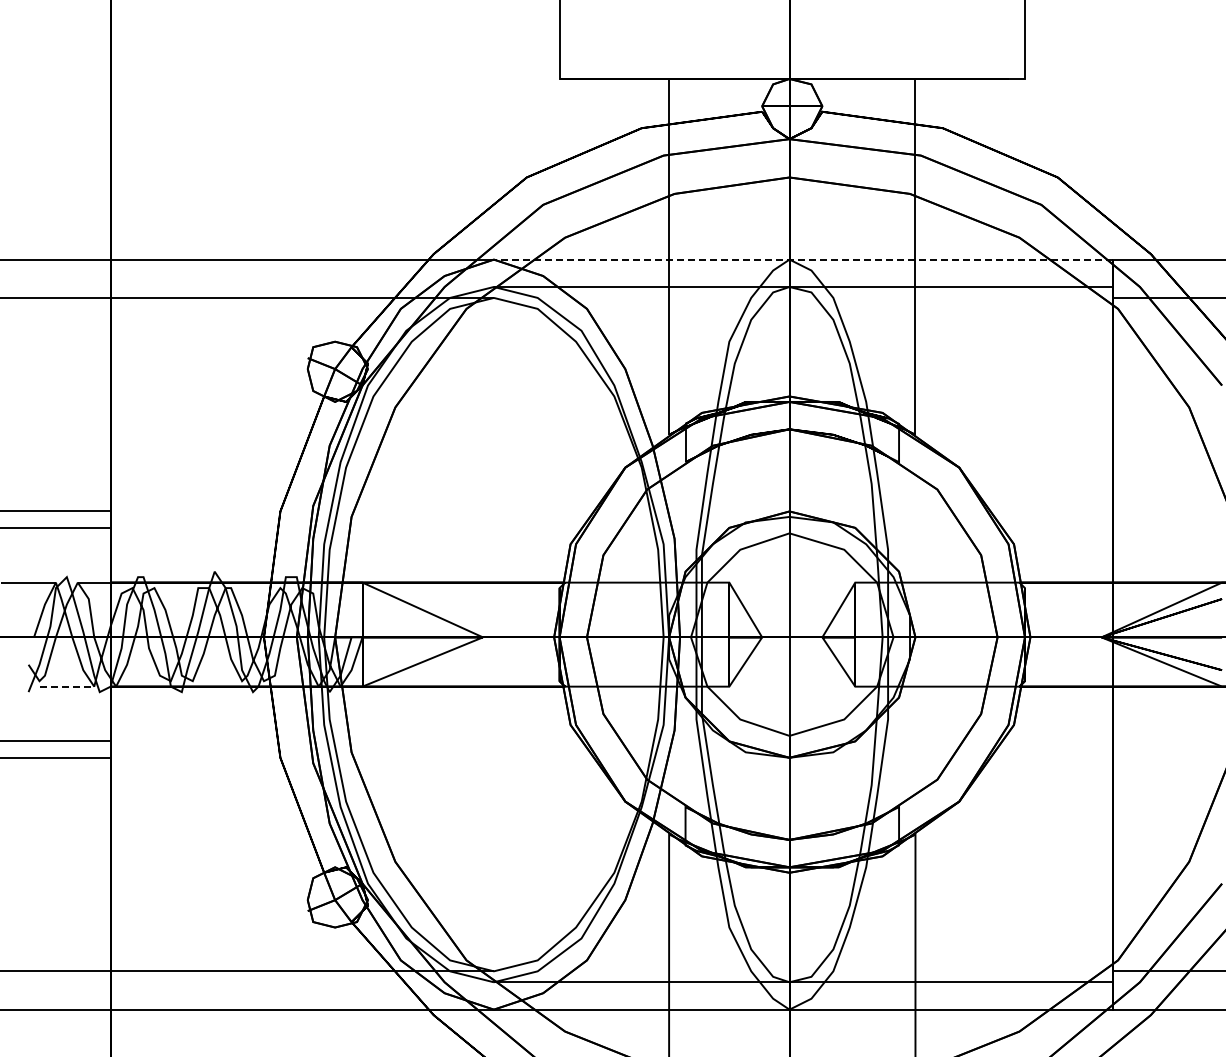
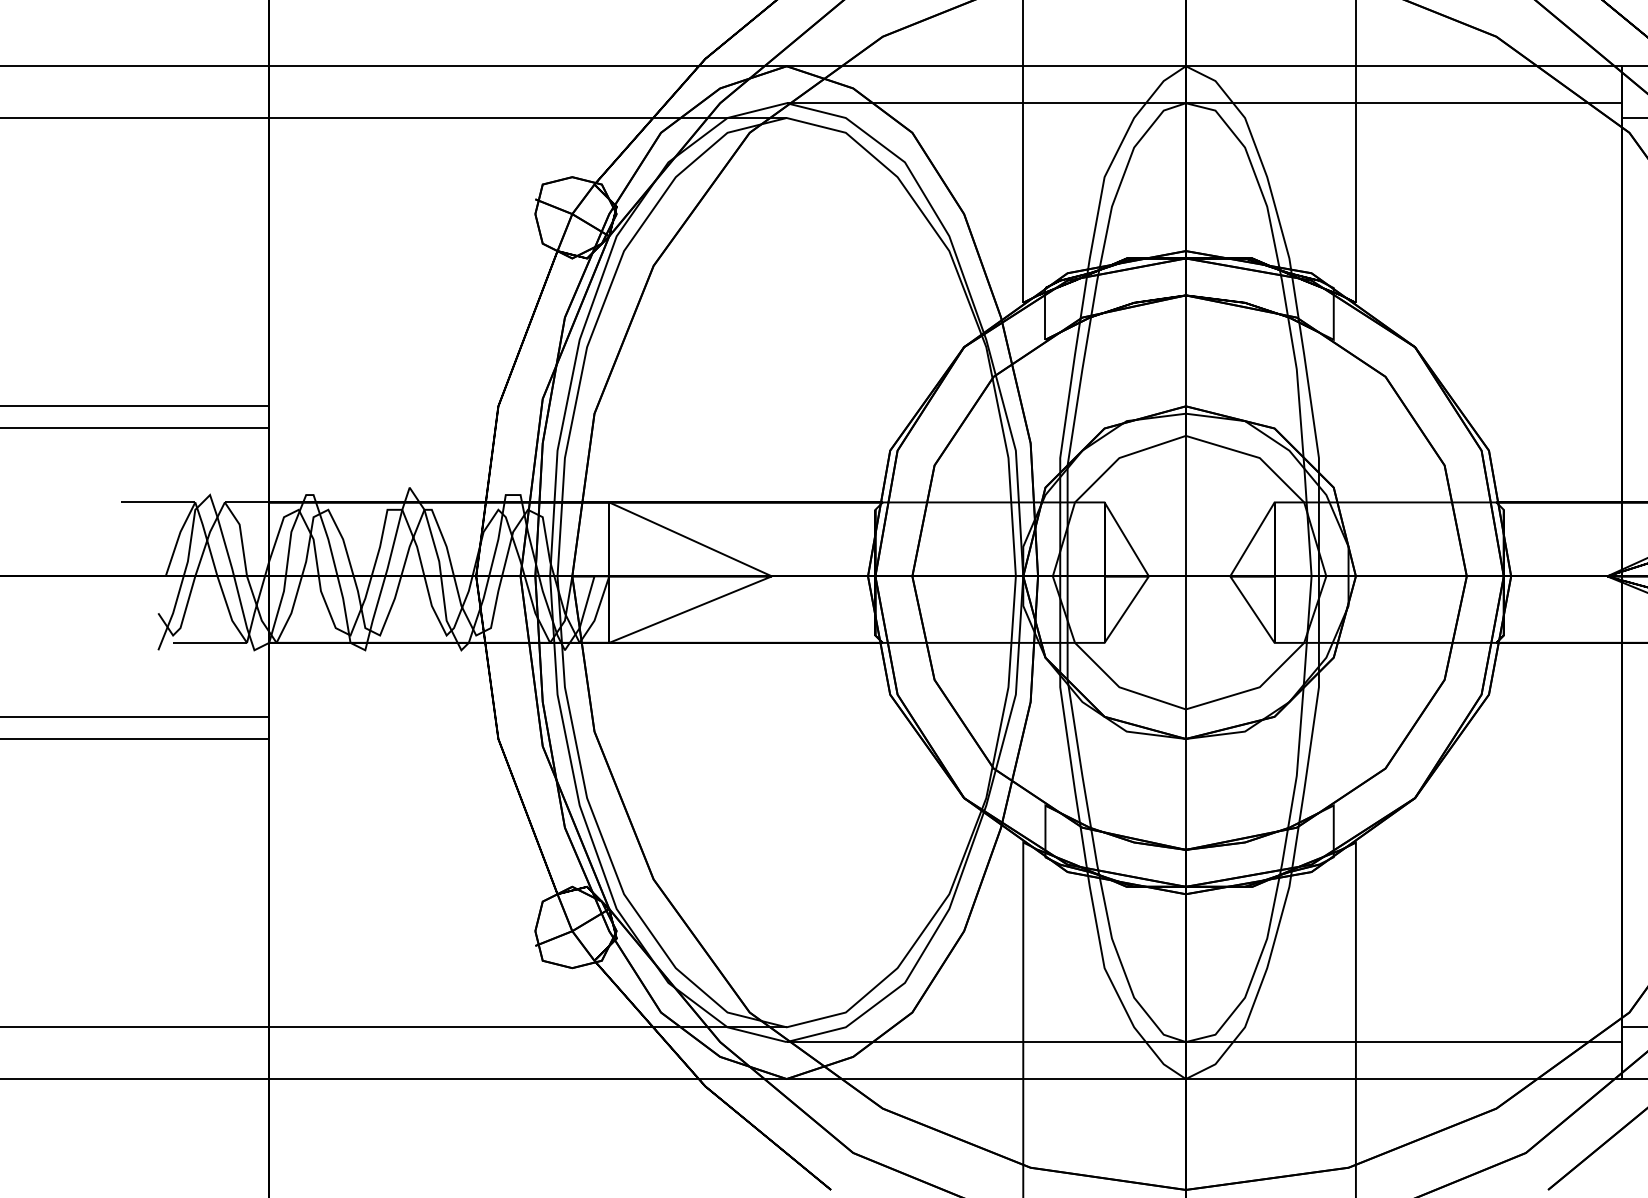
line: (802, 259) -> (1203, 66), dashed -> solid
line: (67, 686) -> (210, 642), dashed -> solid

